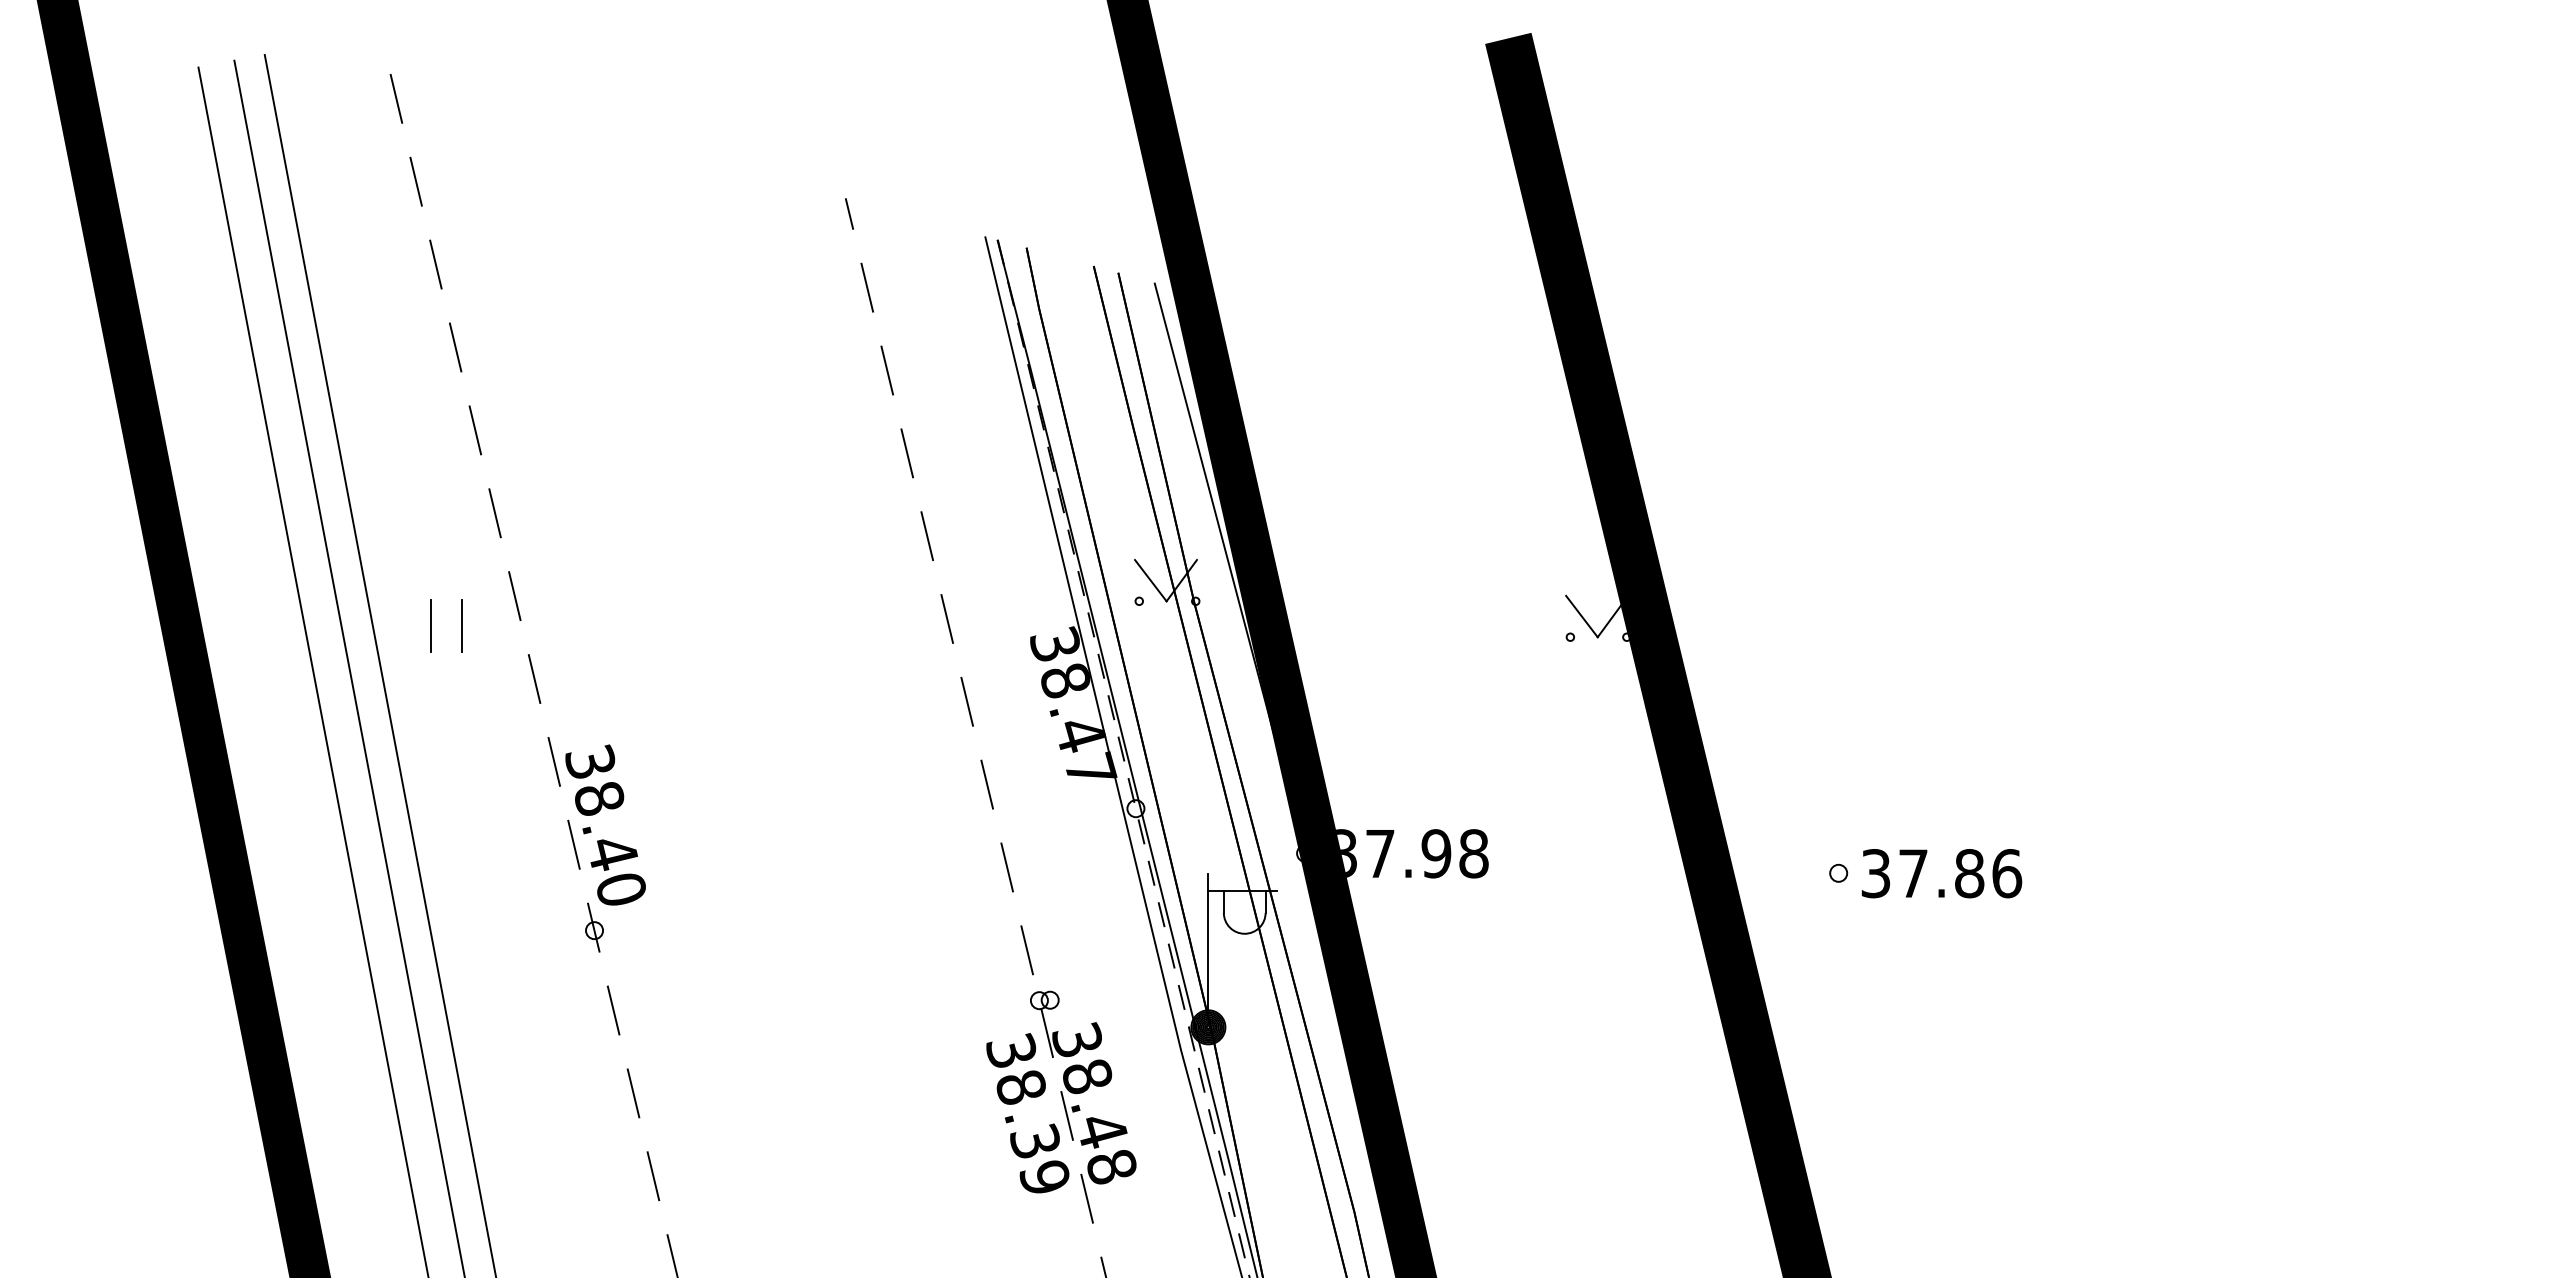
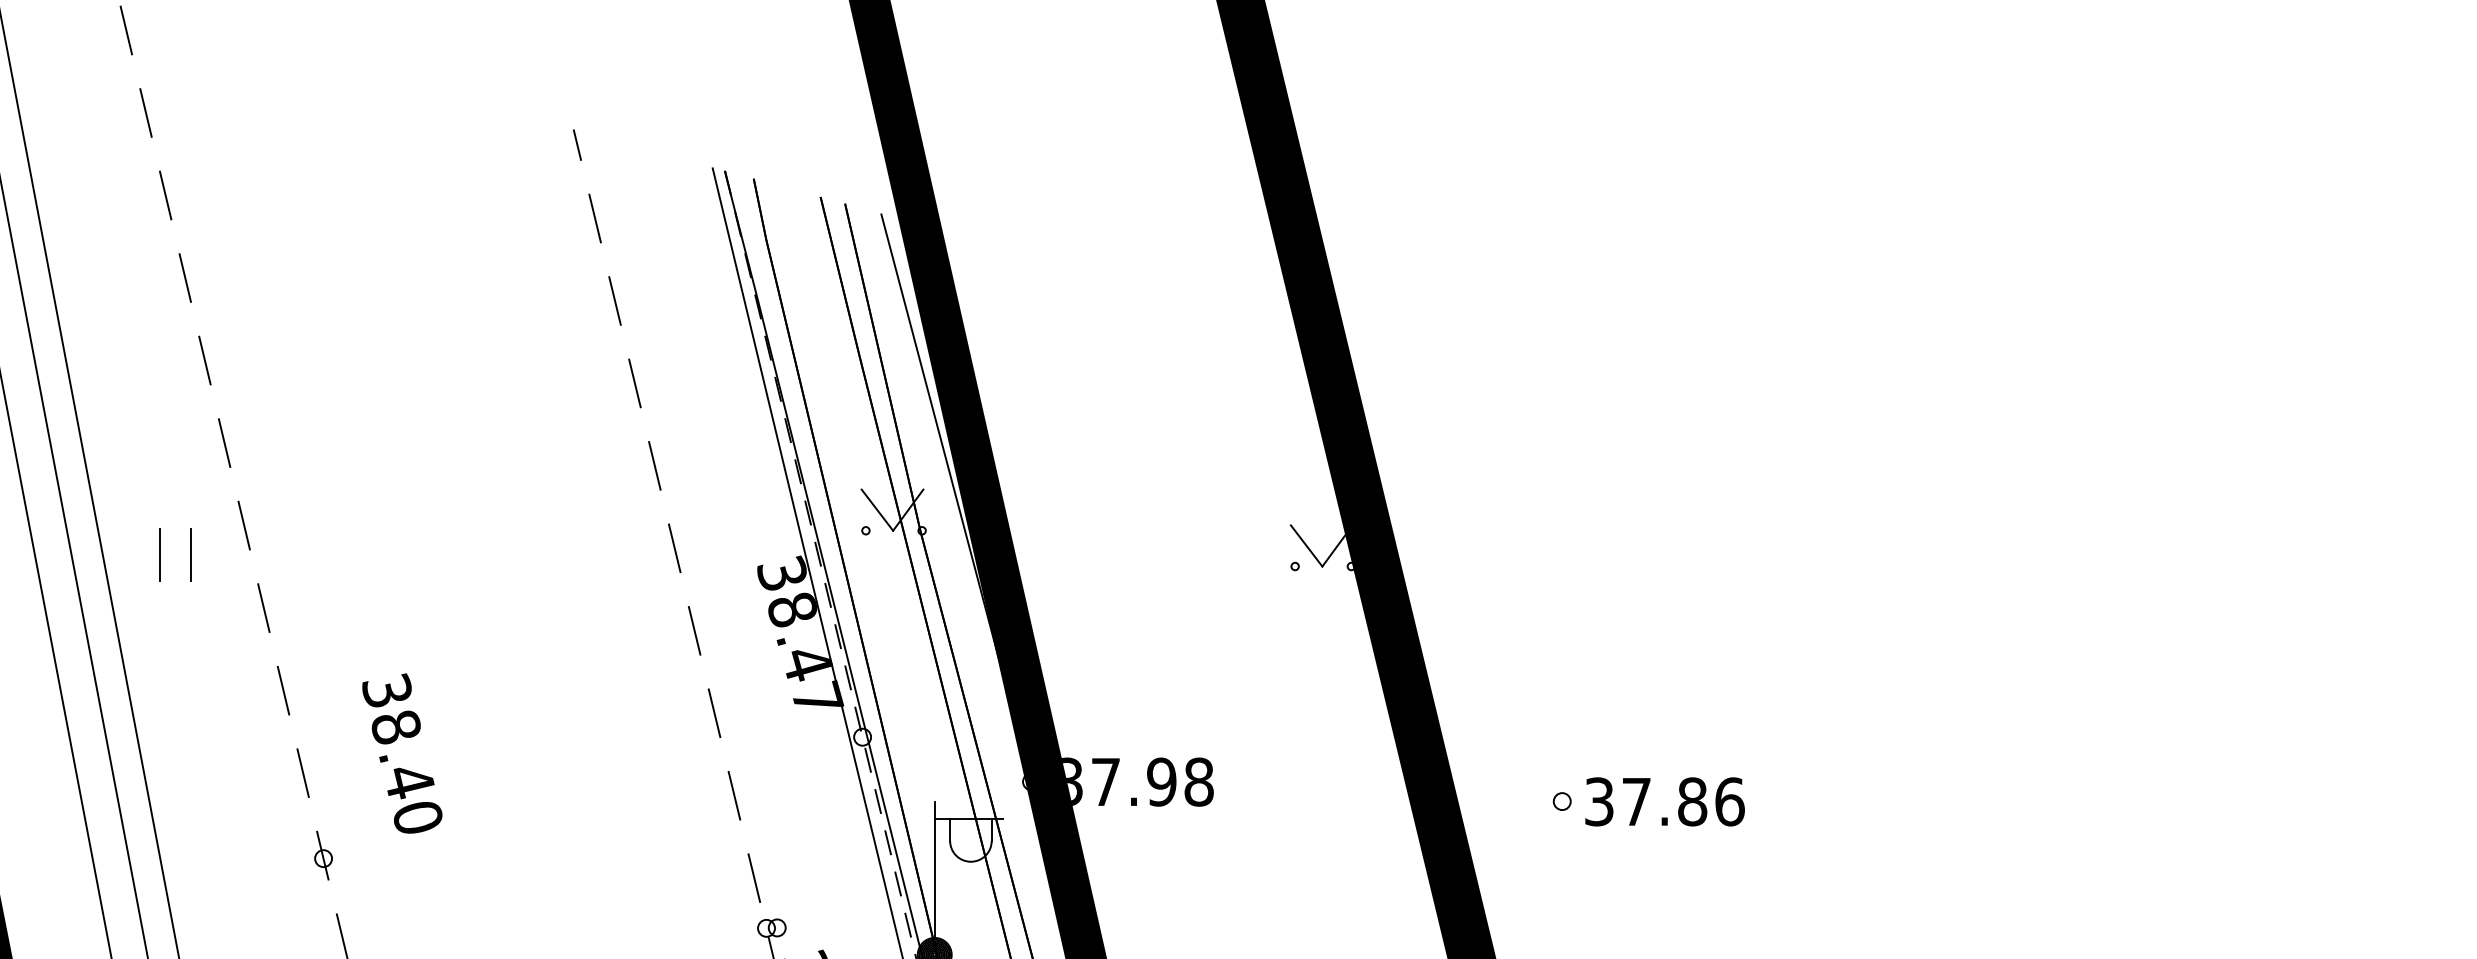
text: (605, 824) -> (402, 752), moved

